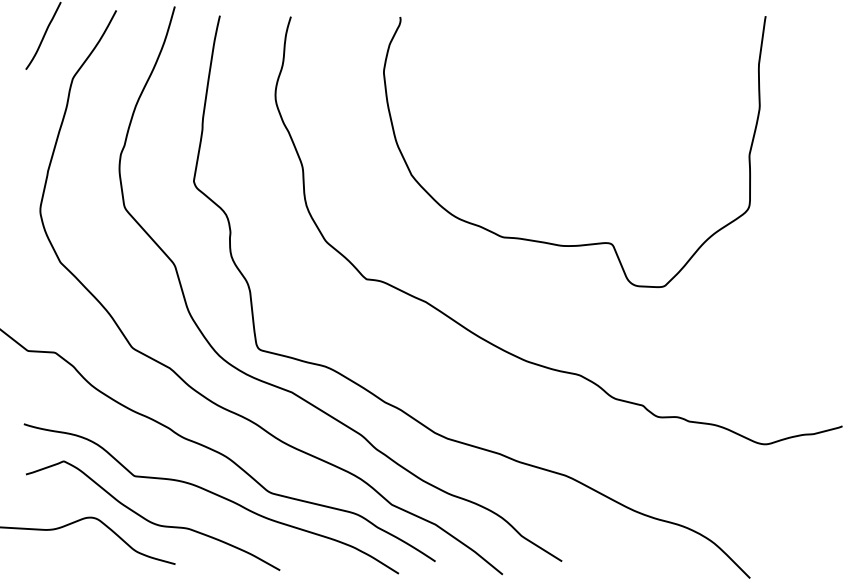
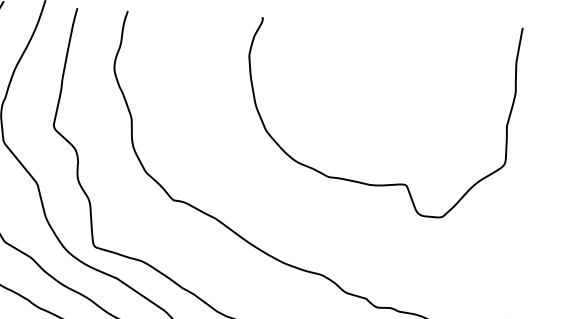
curve: (587, 243) -> (388, 184), moved

